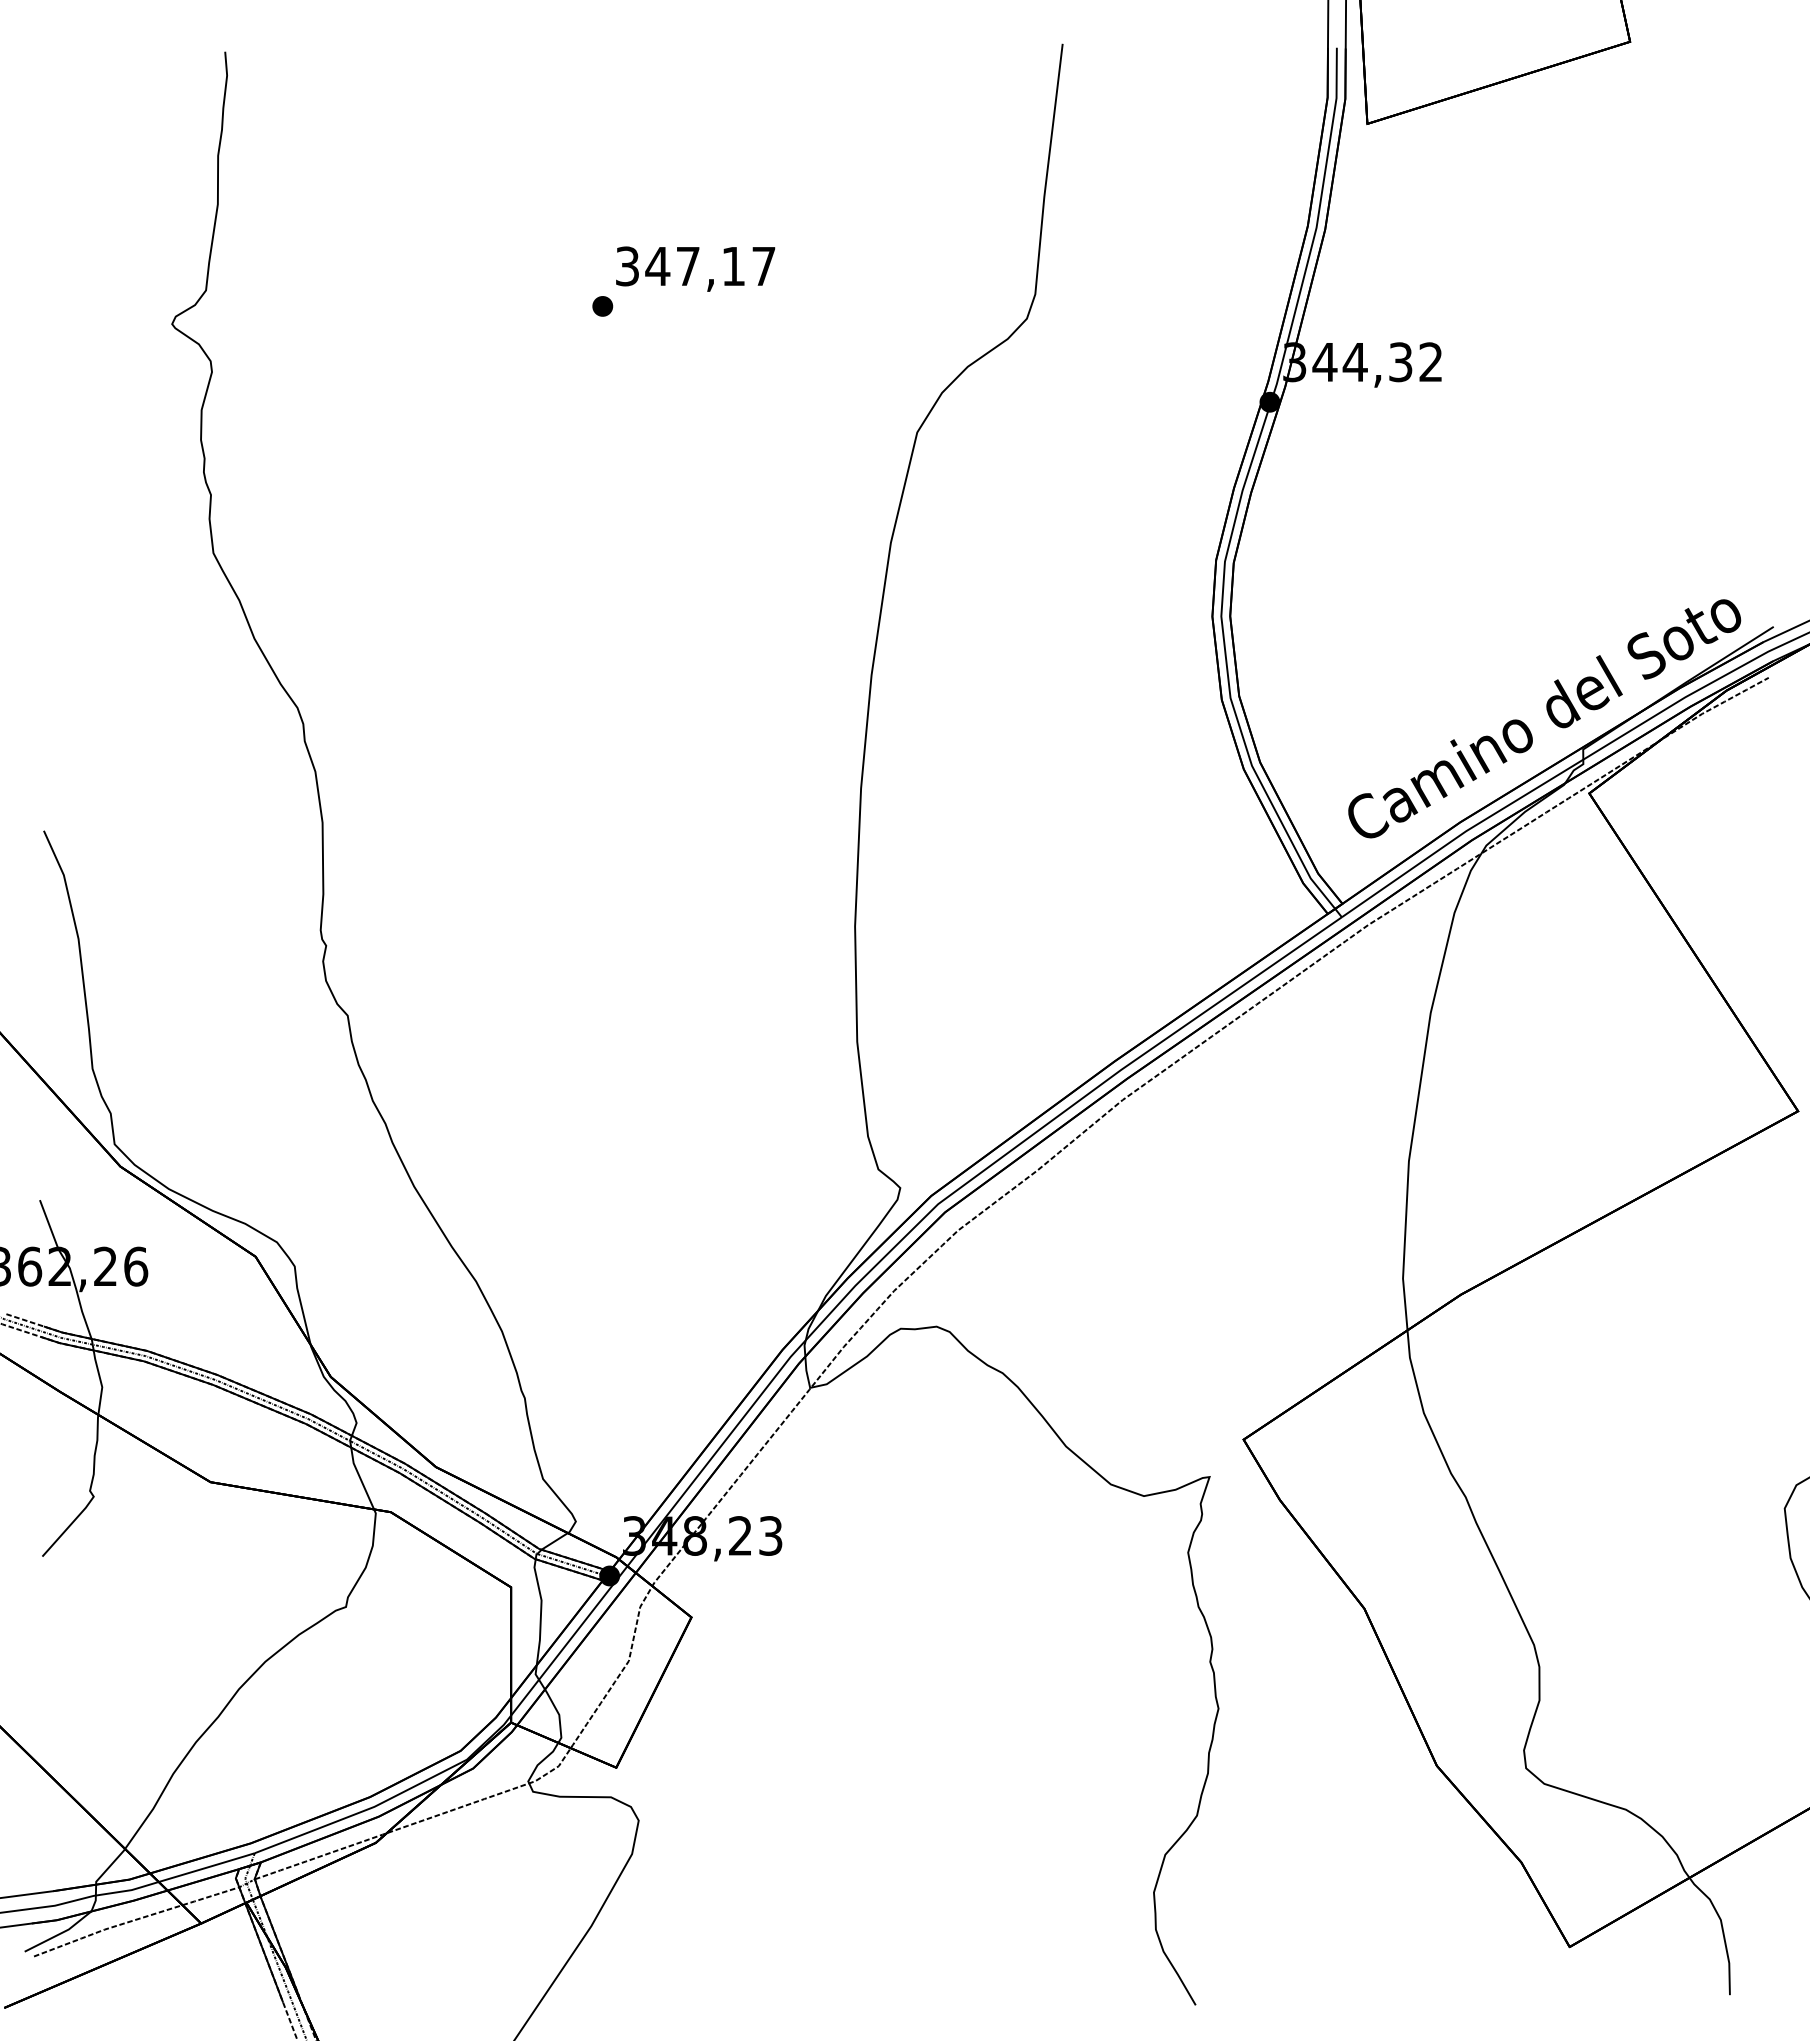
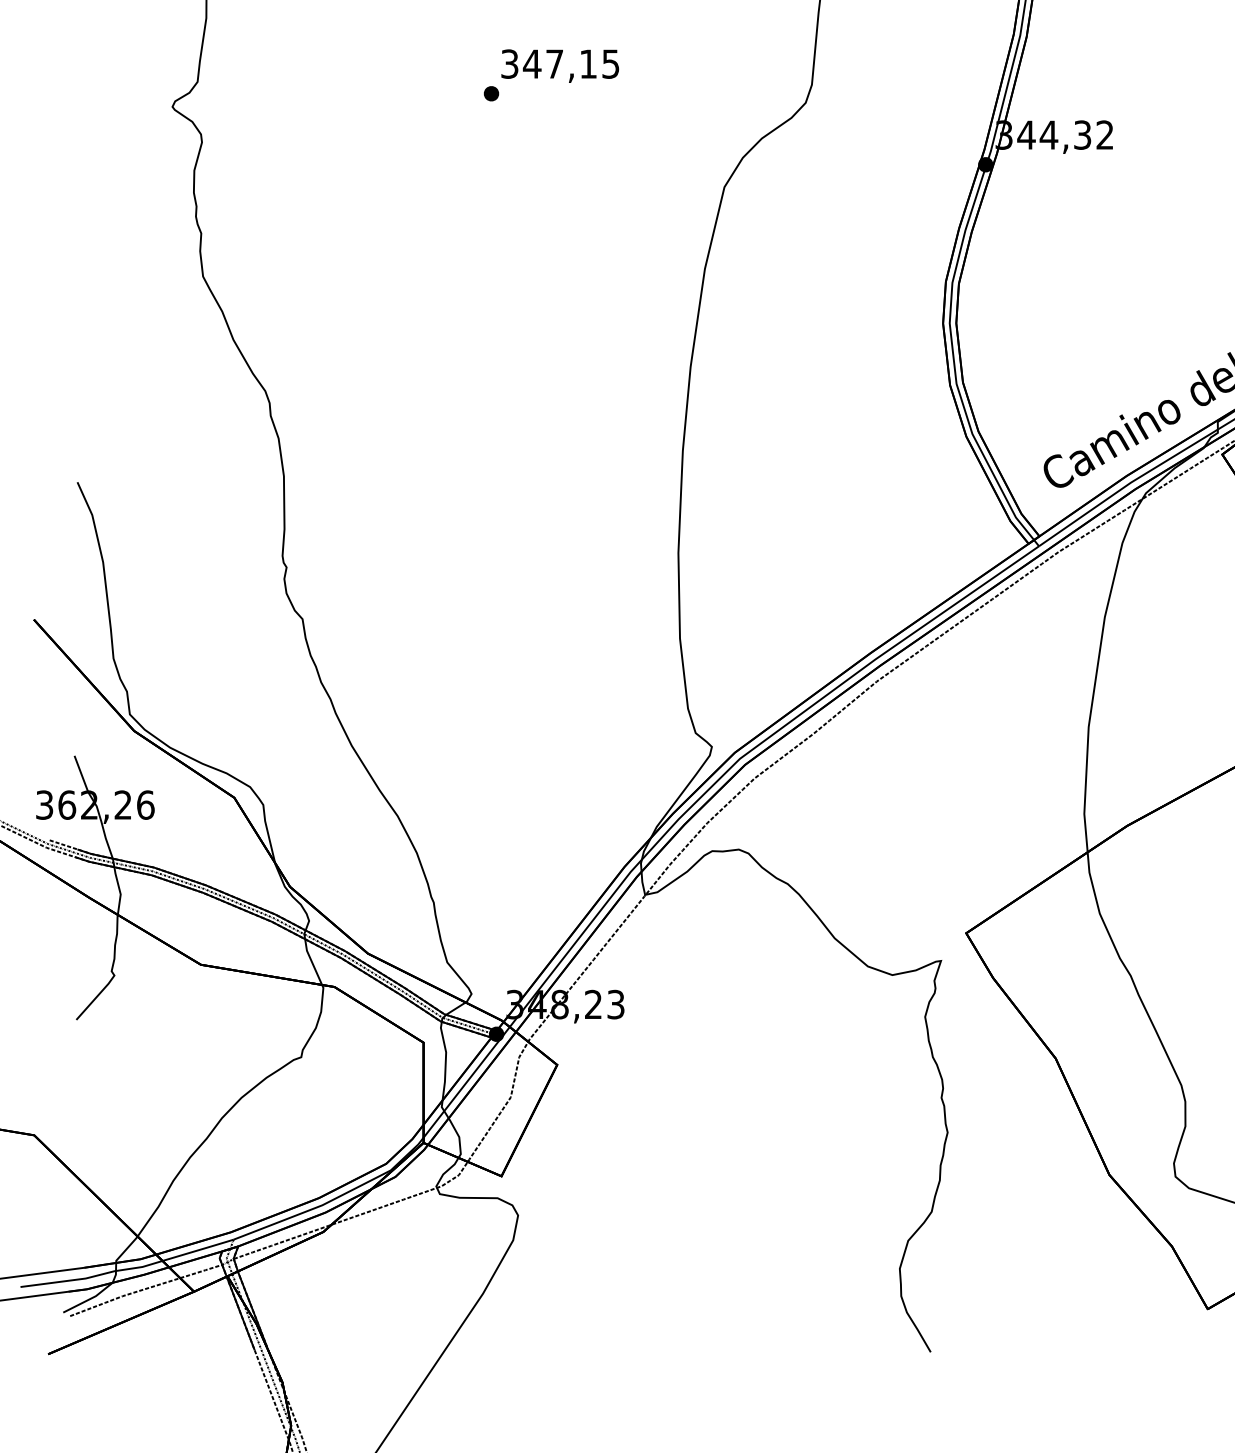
text: (763, 266) -> (610, 64), 347,17 -> 347,15

